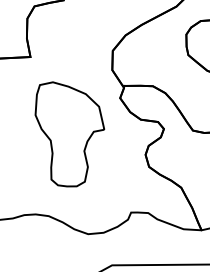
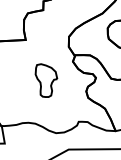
part: (69, 134) -> (46, 80), size x0.6

